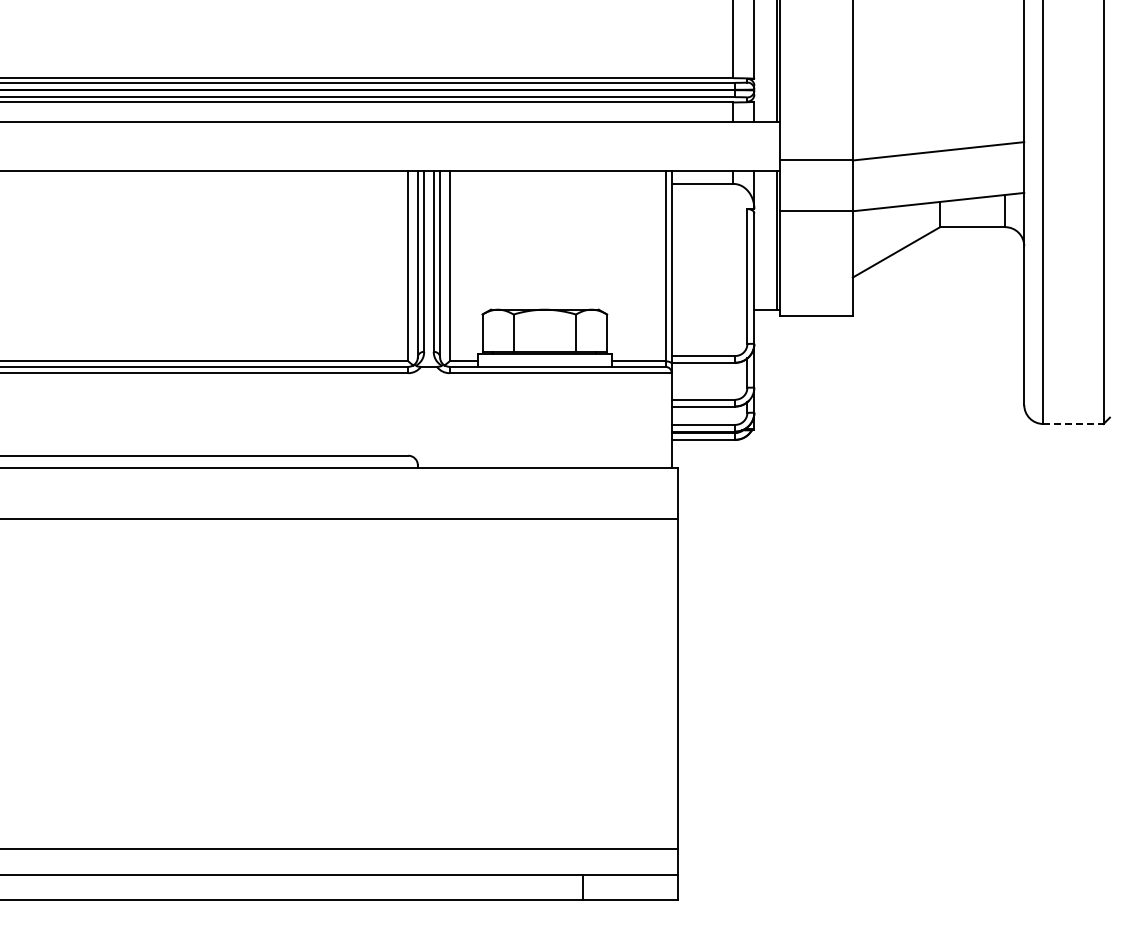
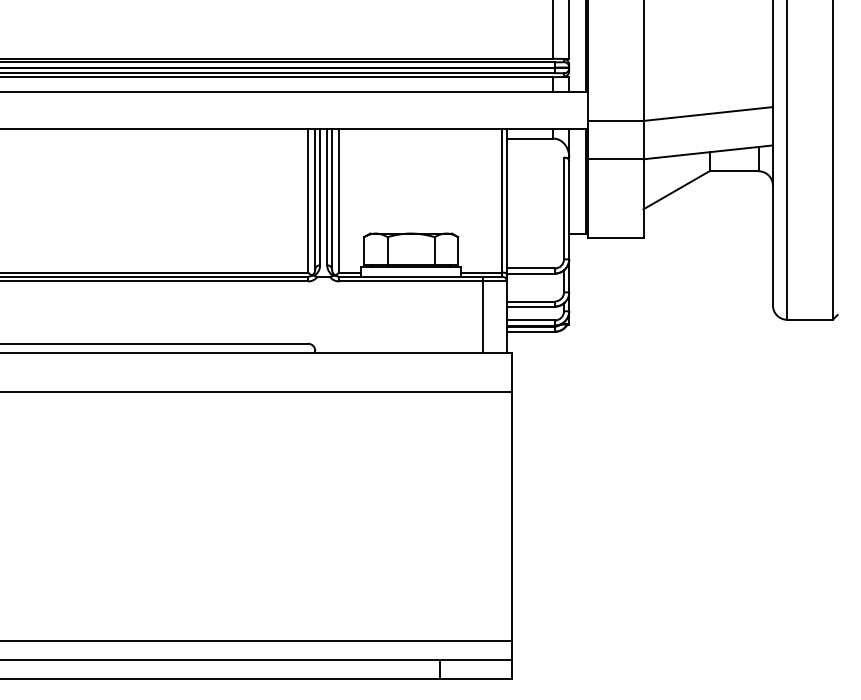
line: (640, 417) -> (483, 314), added
line: (1073, 424) -> (810, 320), dashed -> solid

